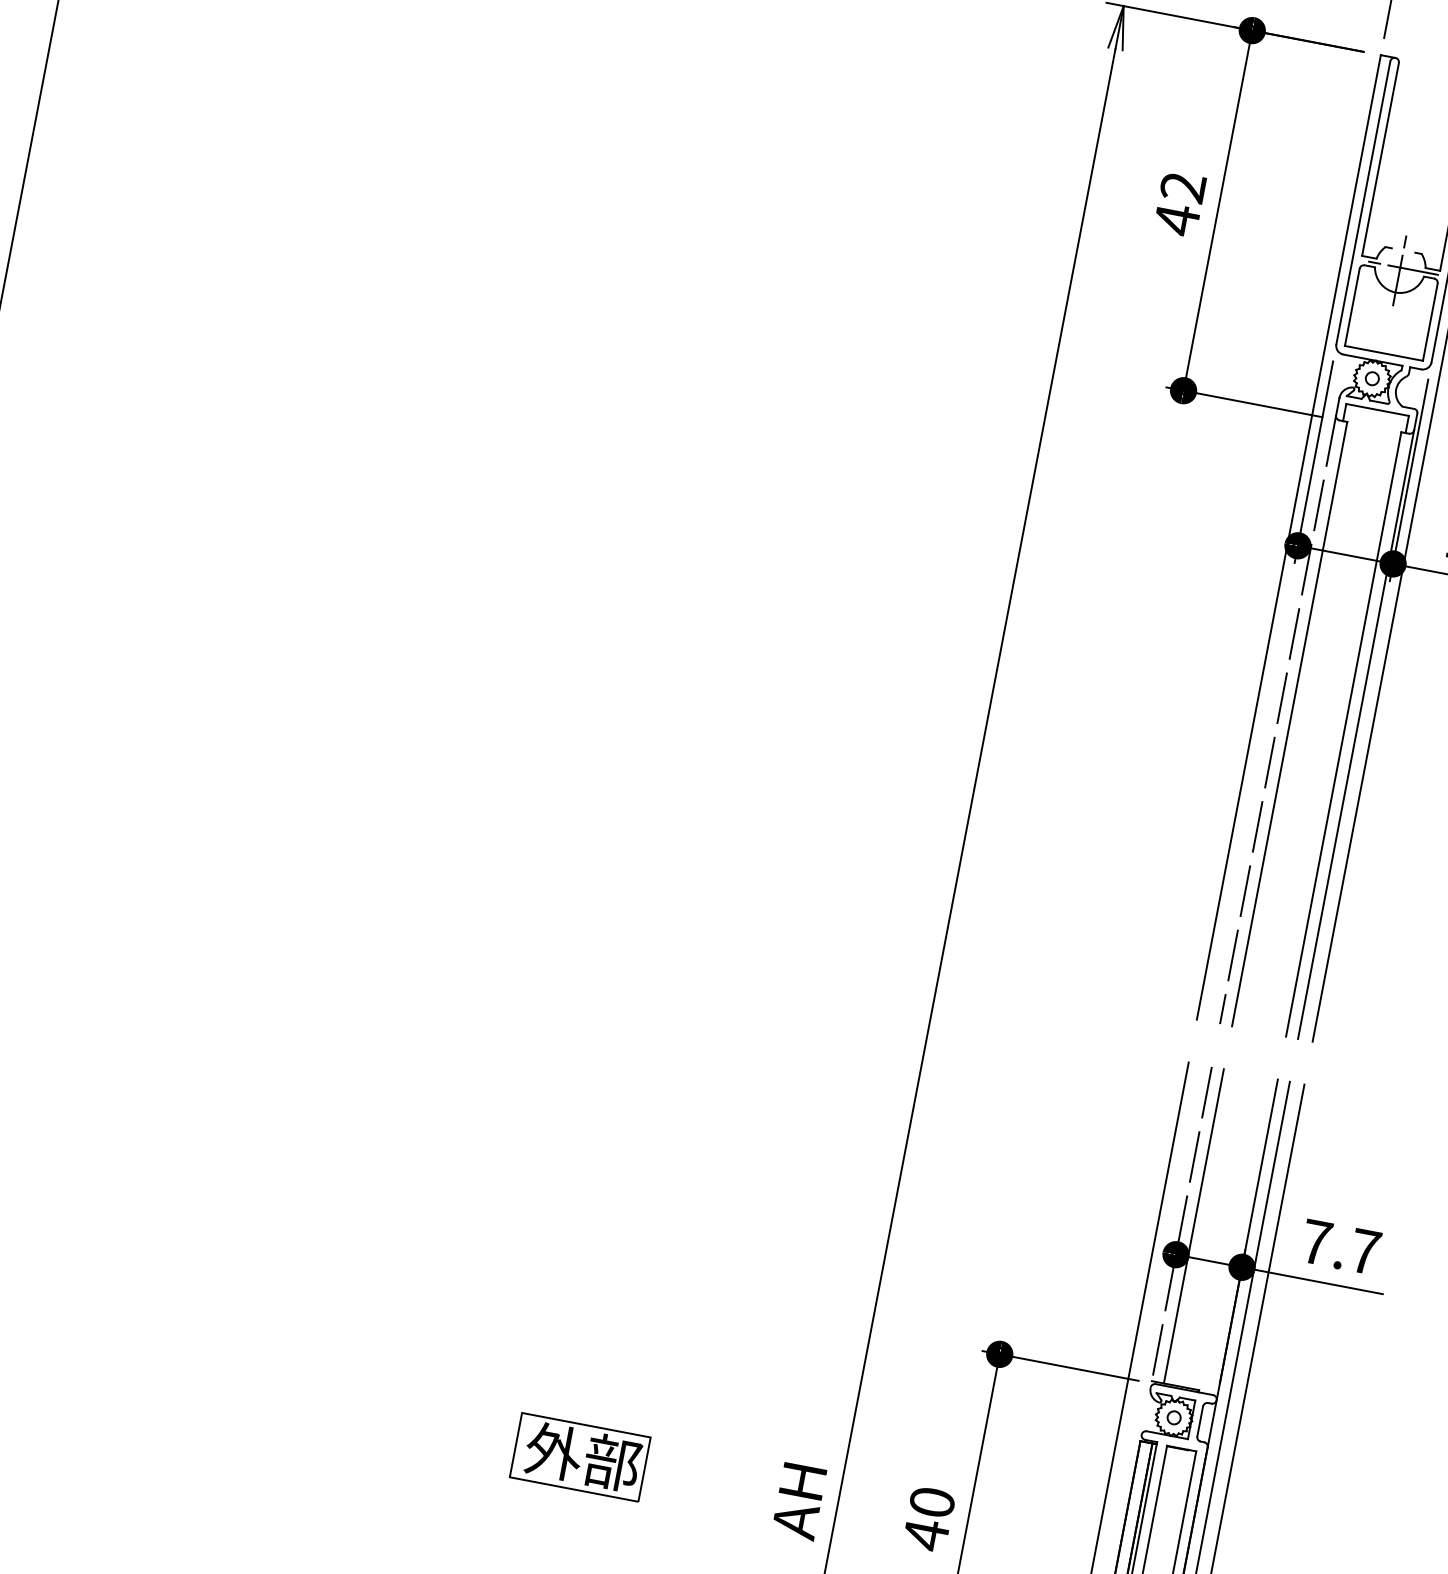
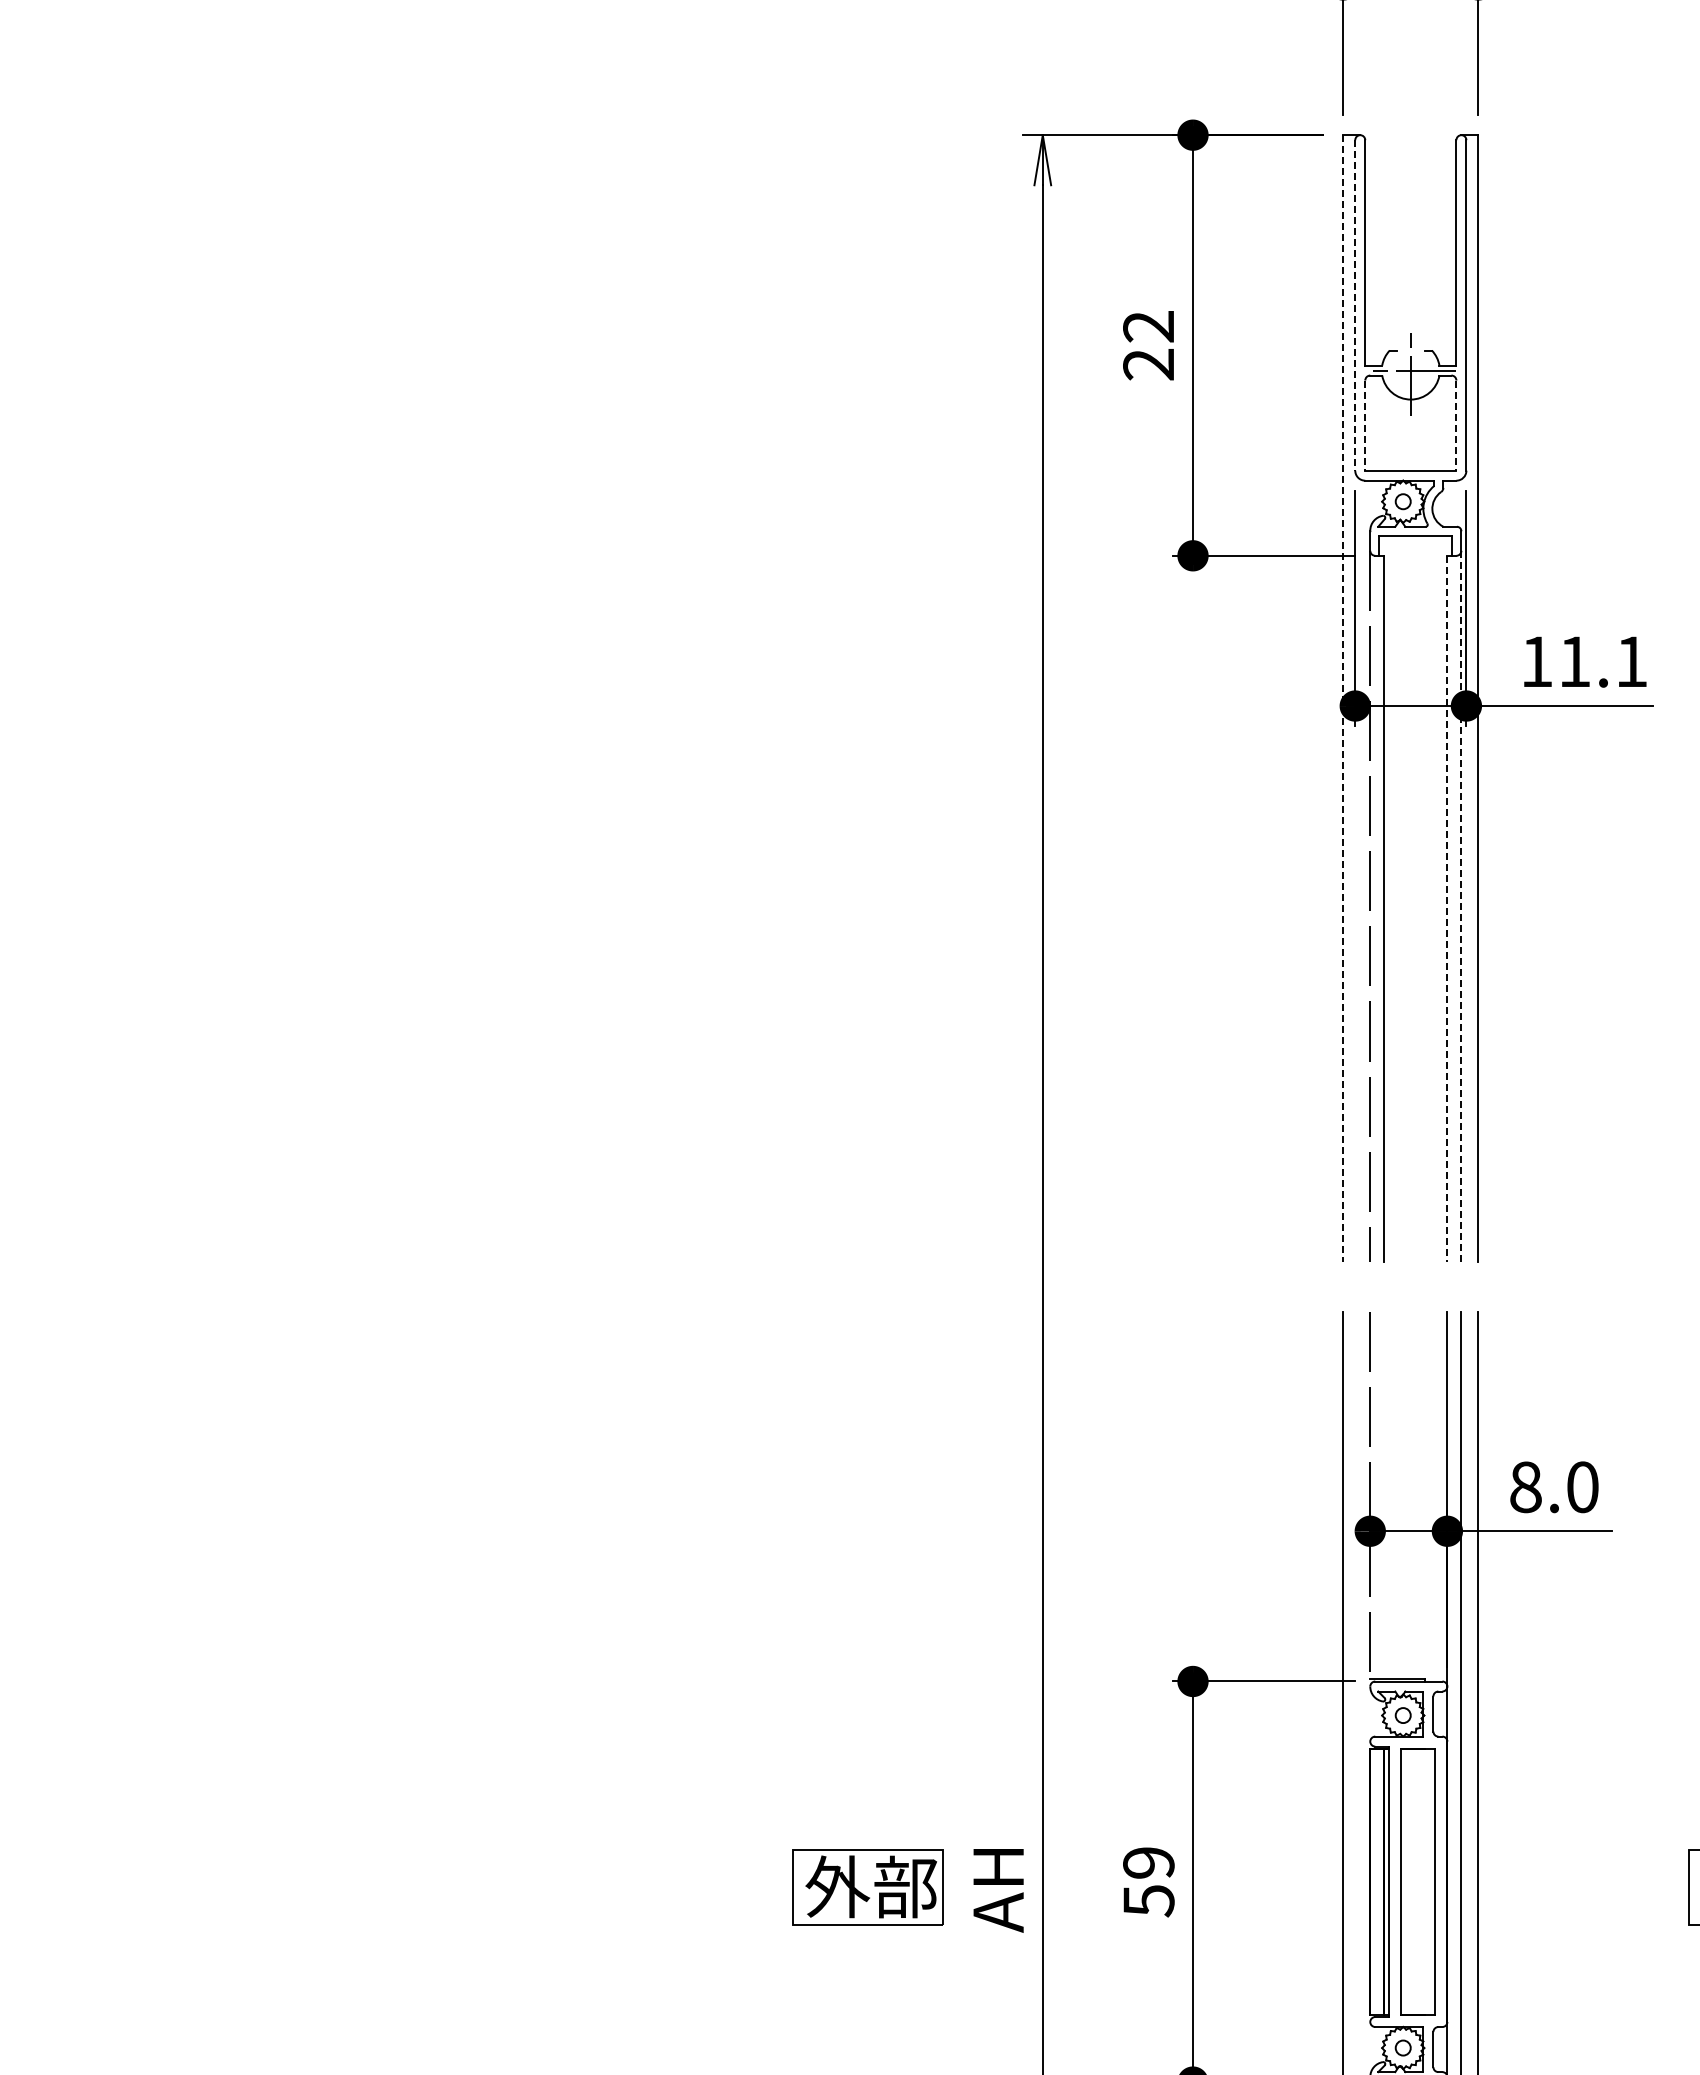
line: (1363, 202) -> (1355, 305), solid -> dashed
text: (1176, 219) -> (1148, 364), 42 -> 22
line: (1352, 308) -> (1365, 426), solid -> dashed
line: (1430, 323) -> (1456, 426), solid -> dashed
line: (1288, 538) -> (1343, 699), solid -> dashed
line: (1356, 734) -> (1461, 906), solid -> dashed
line: (1343, 735) -> (1447, 909), solid -> dashed
line: (1194, 1226) -> (1384, 1495), removed
text: (1340, 1247) -> (1554, 1487), 7.7 -> 8.0
part: (579, 1456) -> (867, 1887), moved
text: (928, 1519) -> (1148, 1882), 40 -> 59

